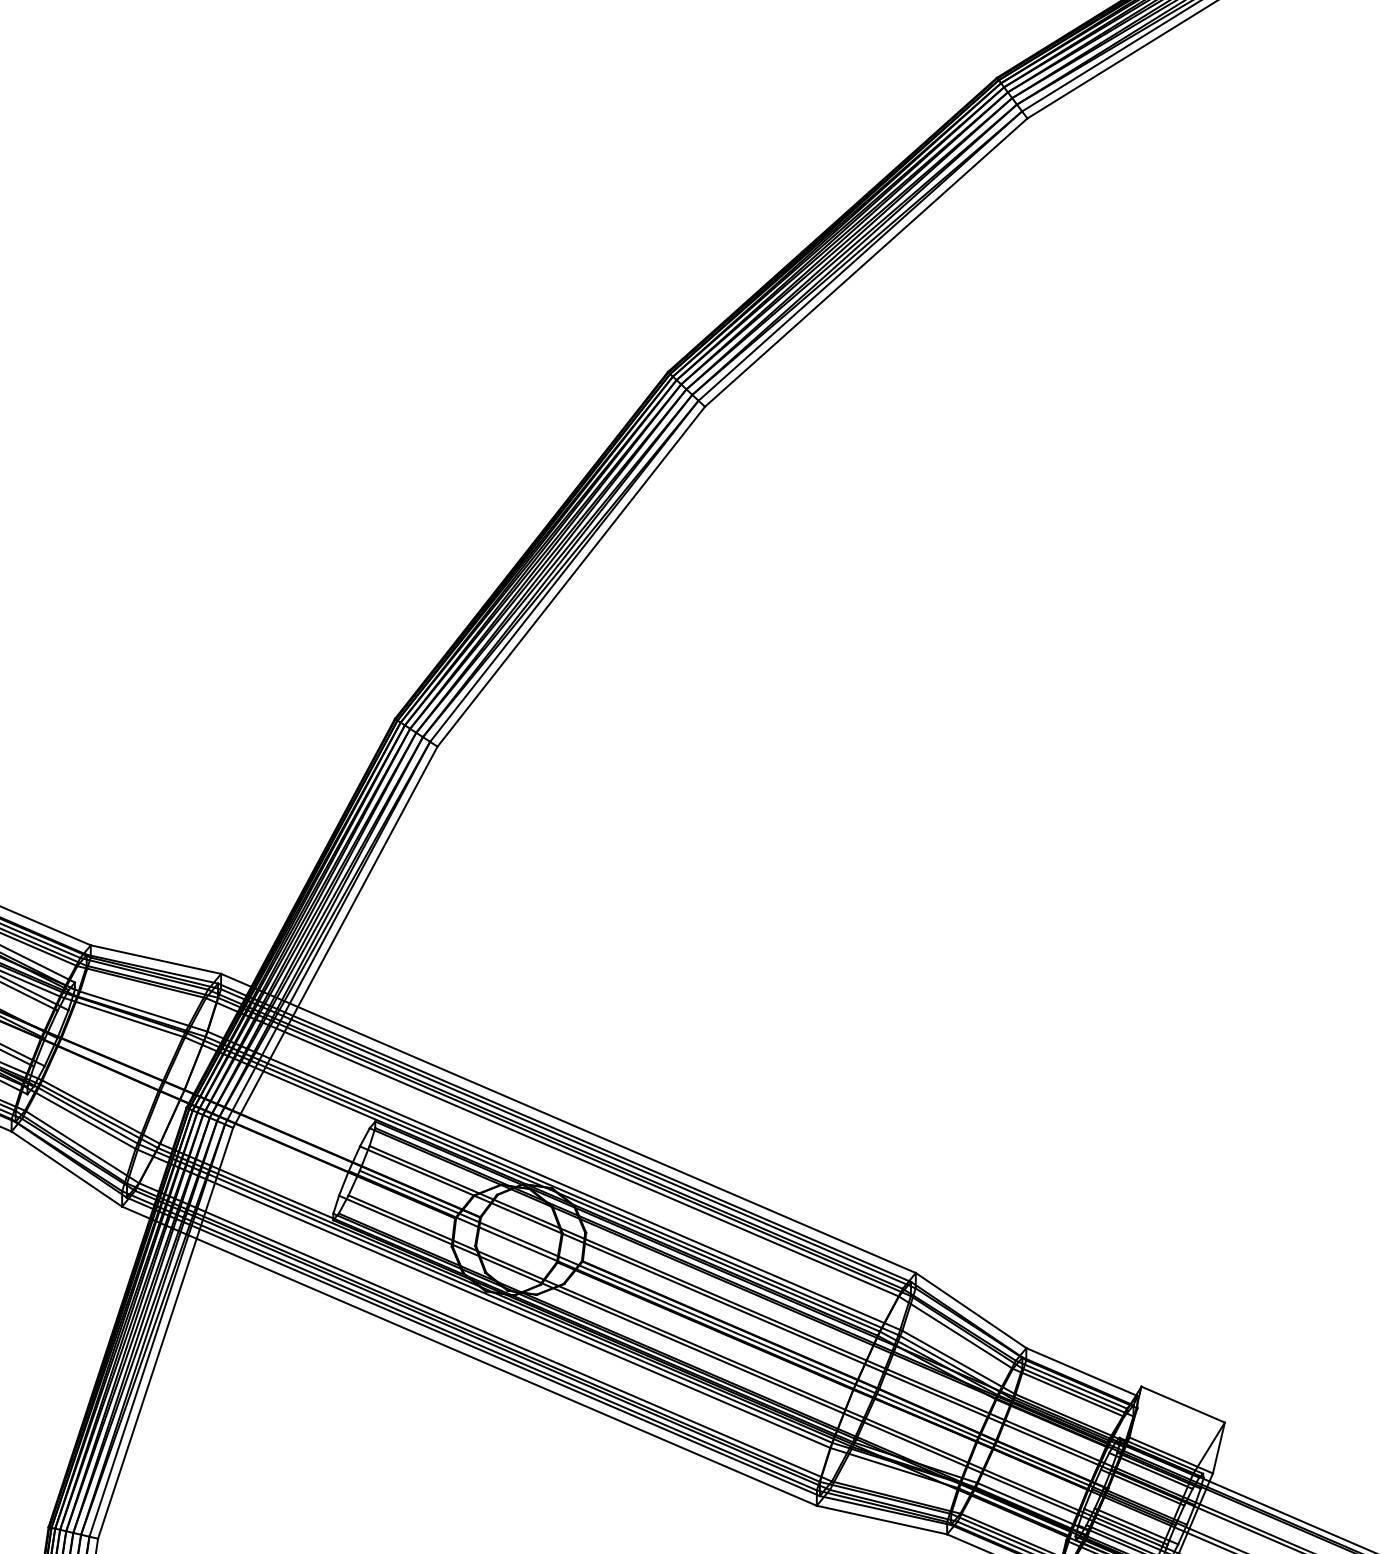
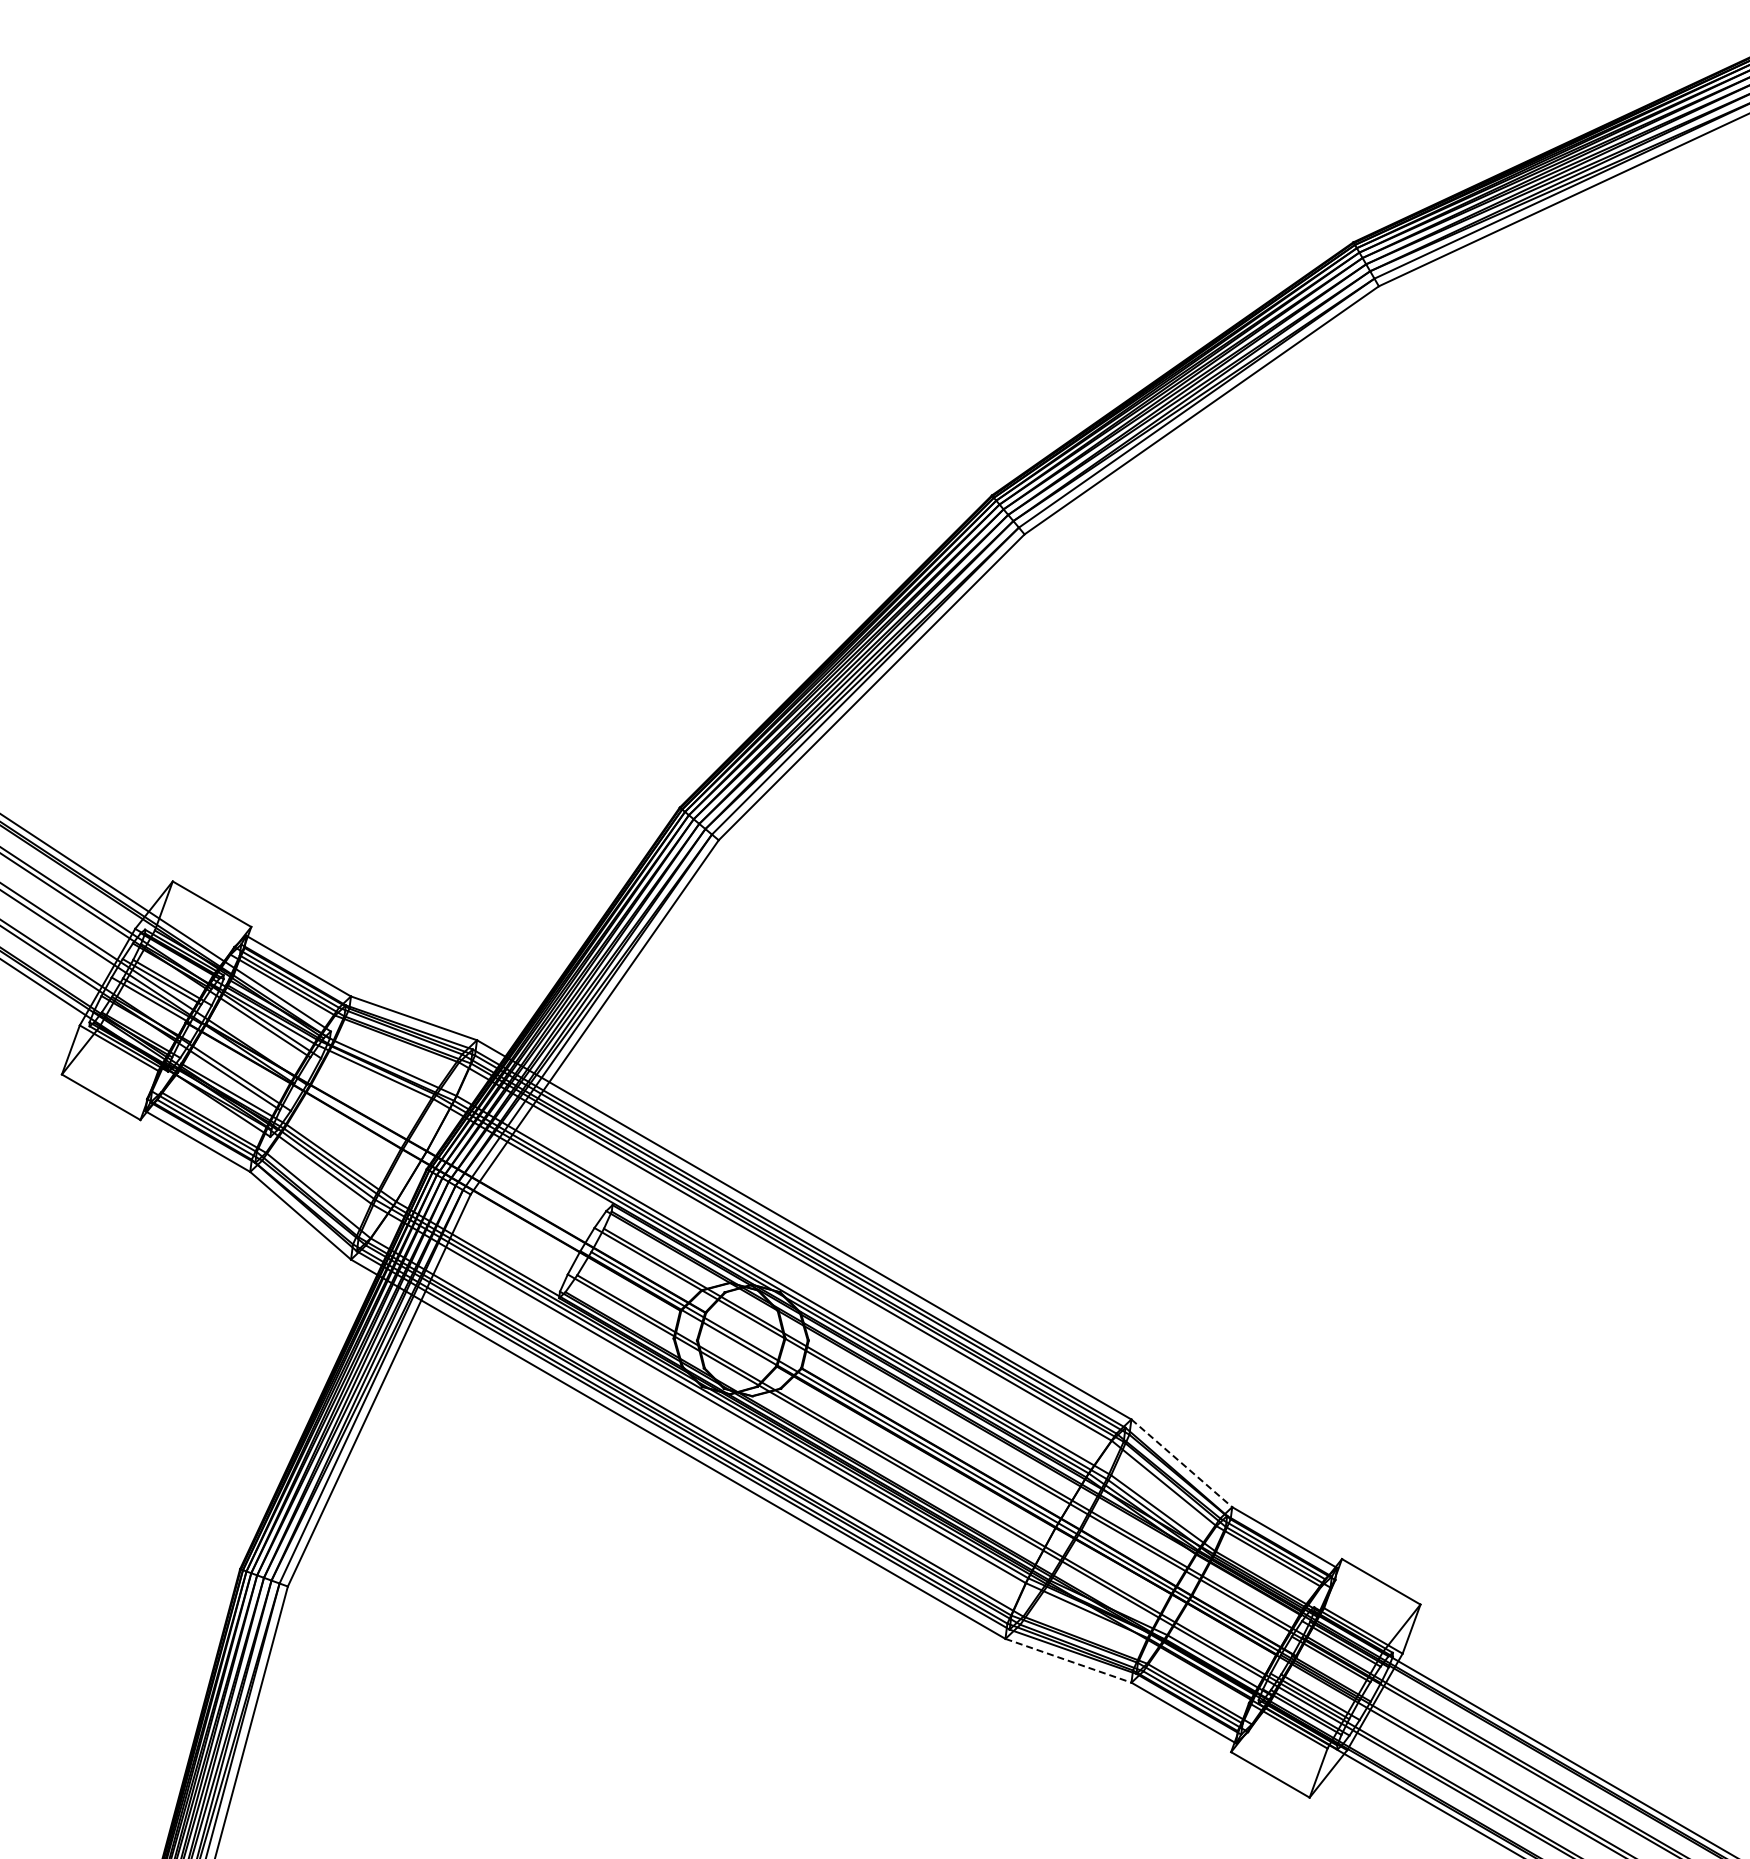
line: (970, 1310) -> (1181, 1463), solid -> dashed
line: (881, 1519) -> (1068, 1660), solid -> dashed

